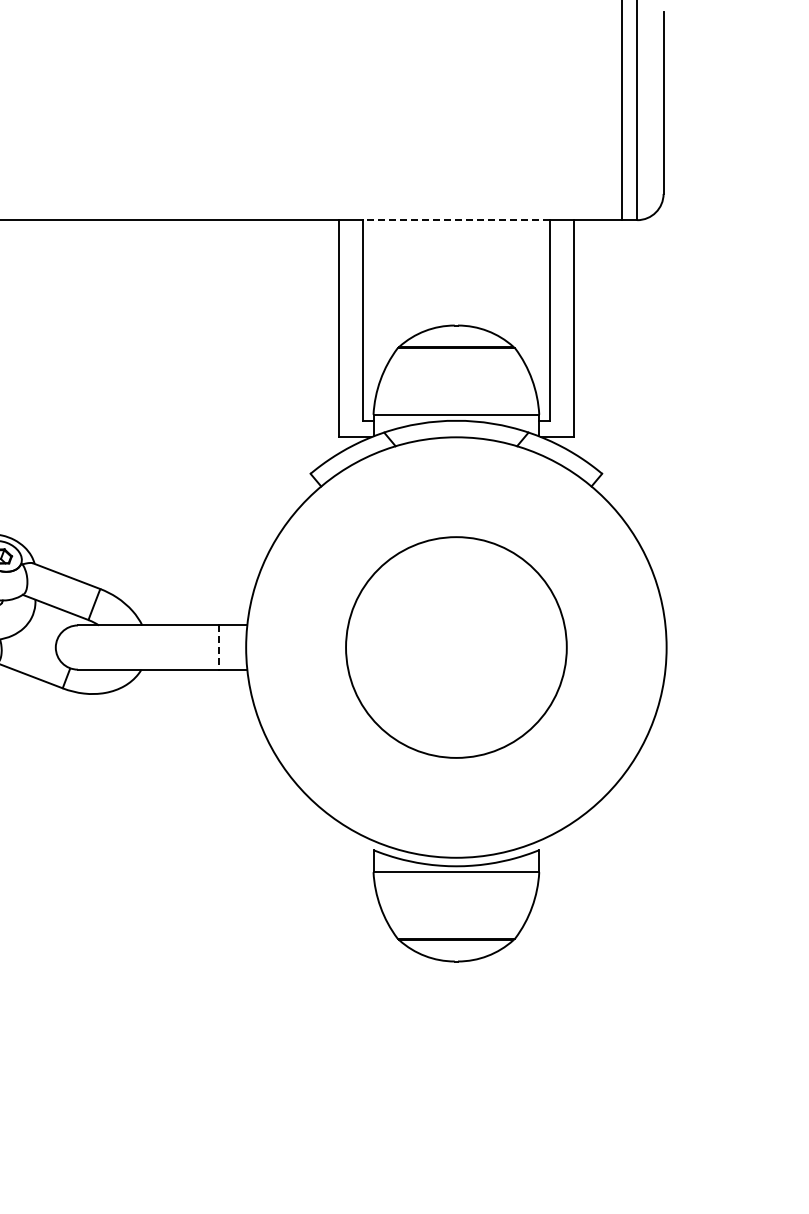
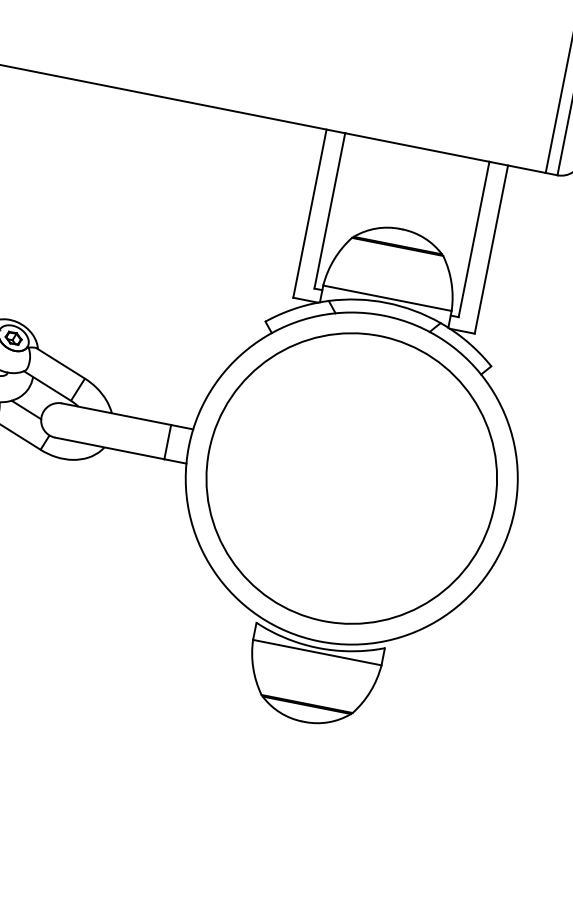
line: (455, 220) -> (416, 147), dashed -> solid
line: (34, 642) -> (25, 409), added
circle: (456, 647) -> (351, 478), size x1.67
line: (218, 648) -> (167, 442), dashed -> solid

